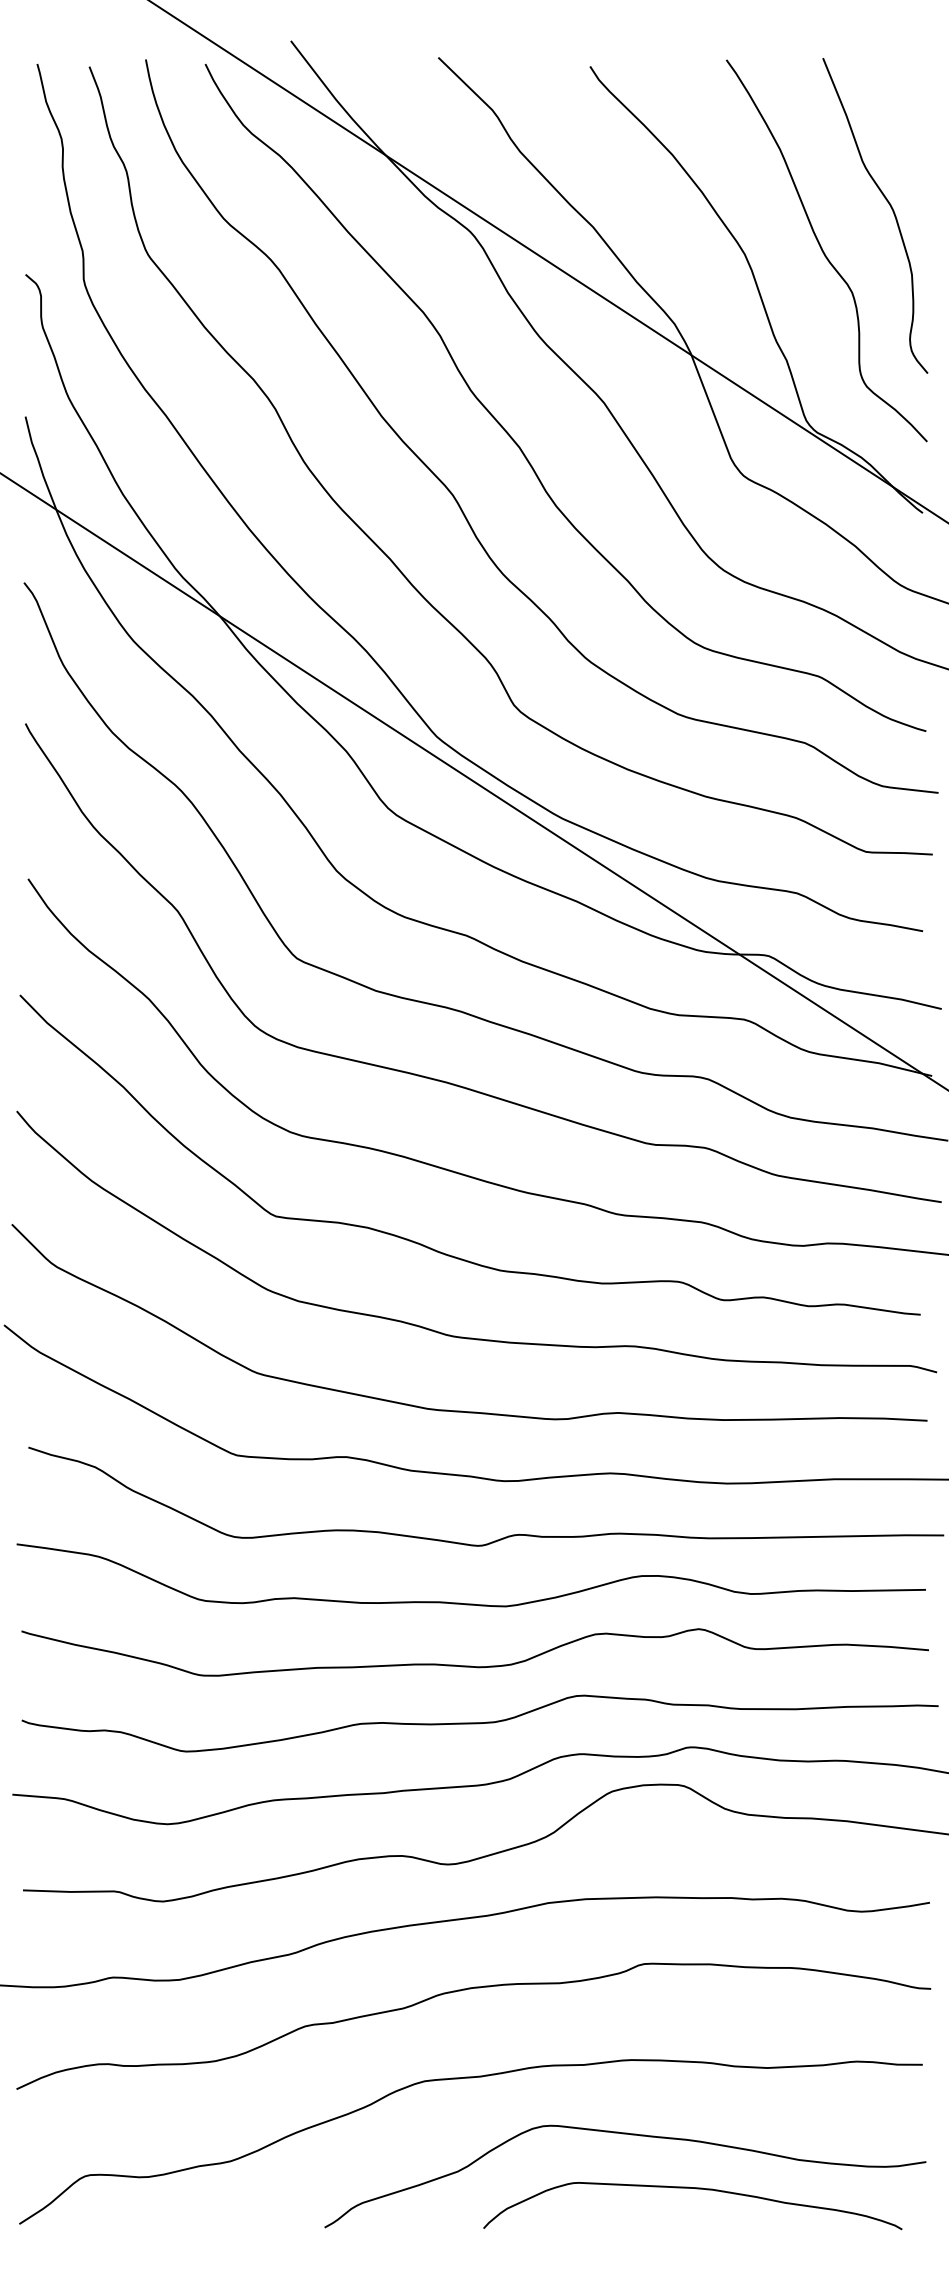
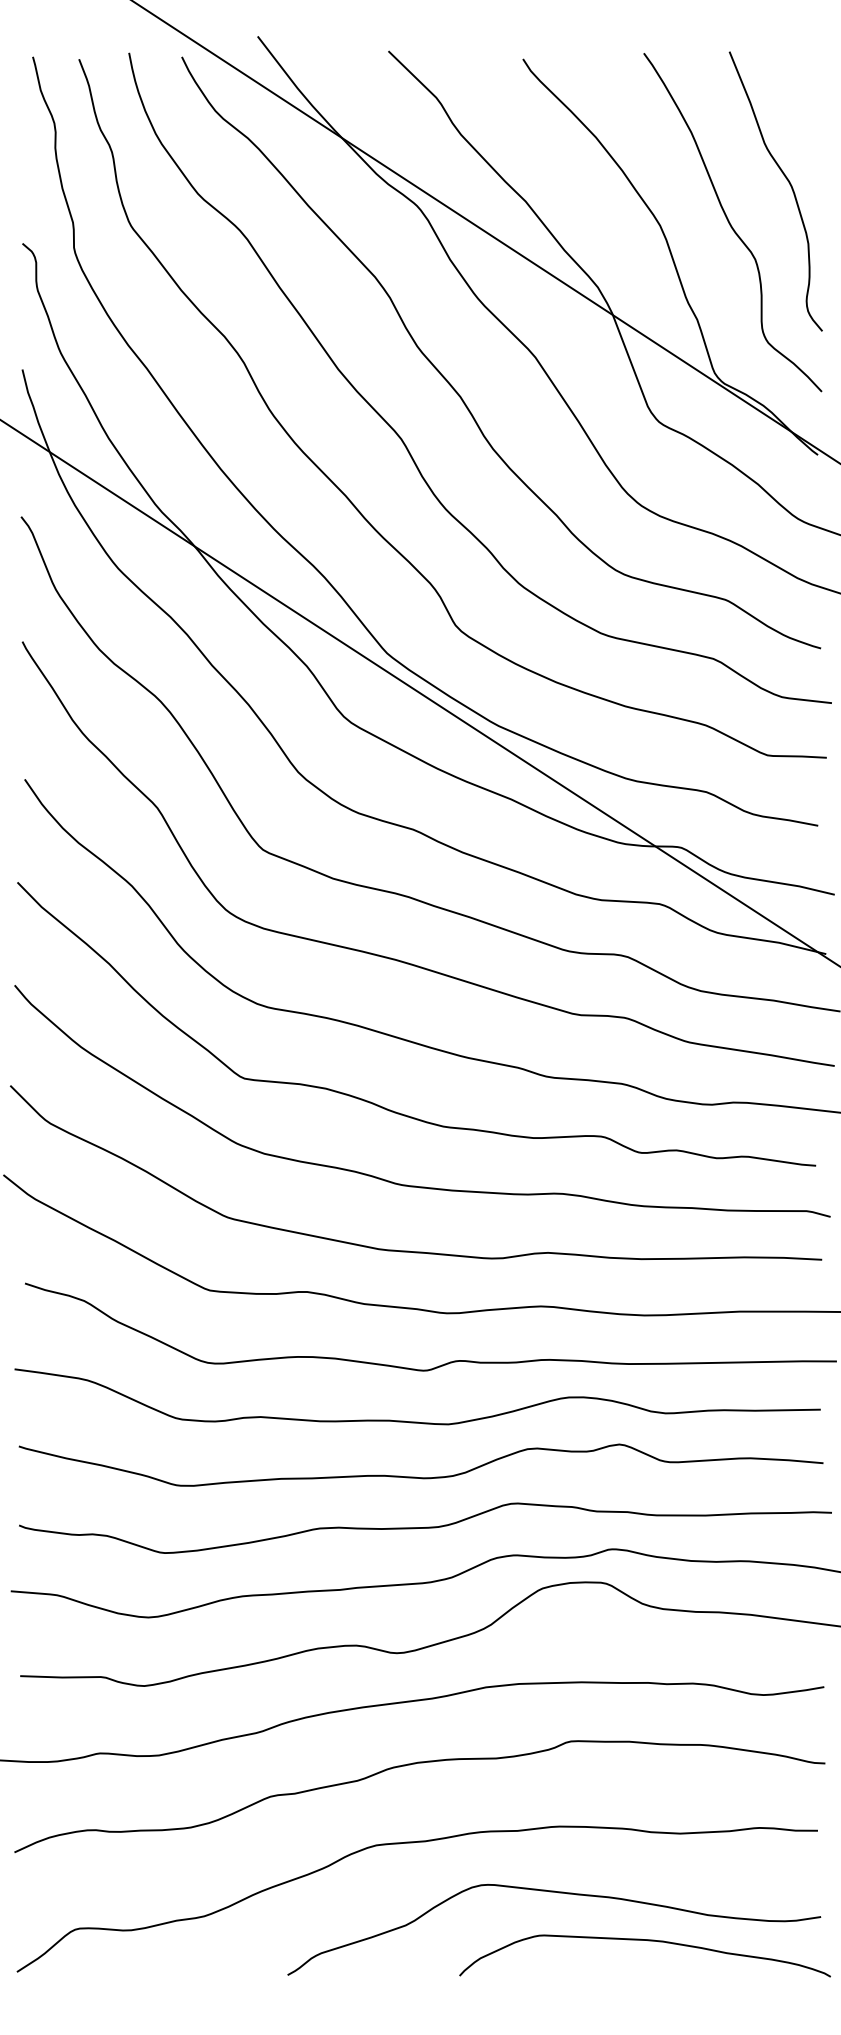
curve: (696, 2189) -> (648, 1941), moved

